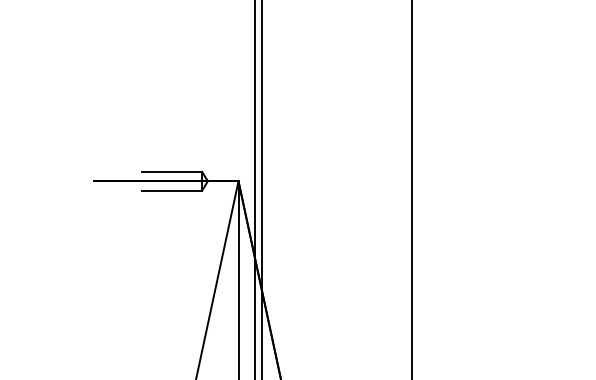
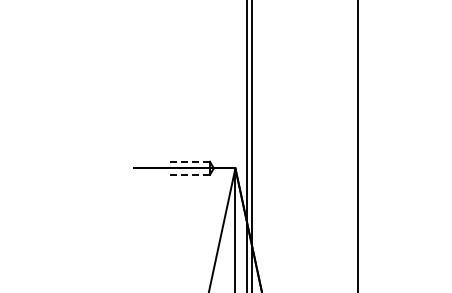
line: (171, 171) -> (188, 161), solid -> dashed
line: (171, 190) -> (188, 174), solid -> dashed

